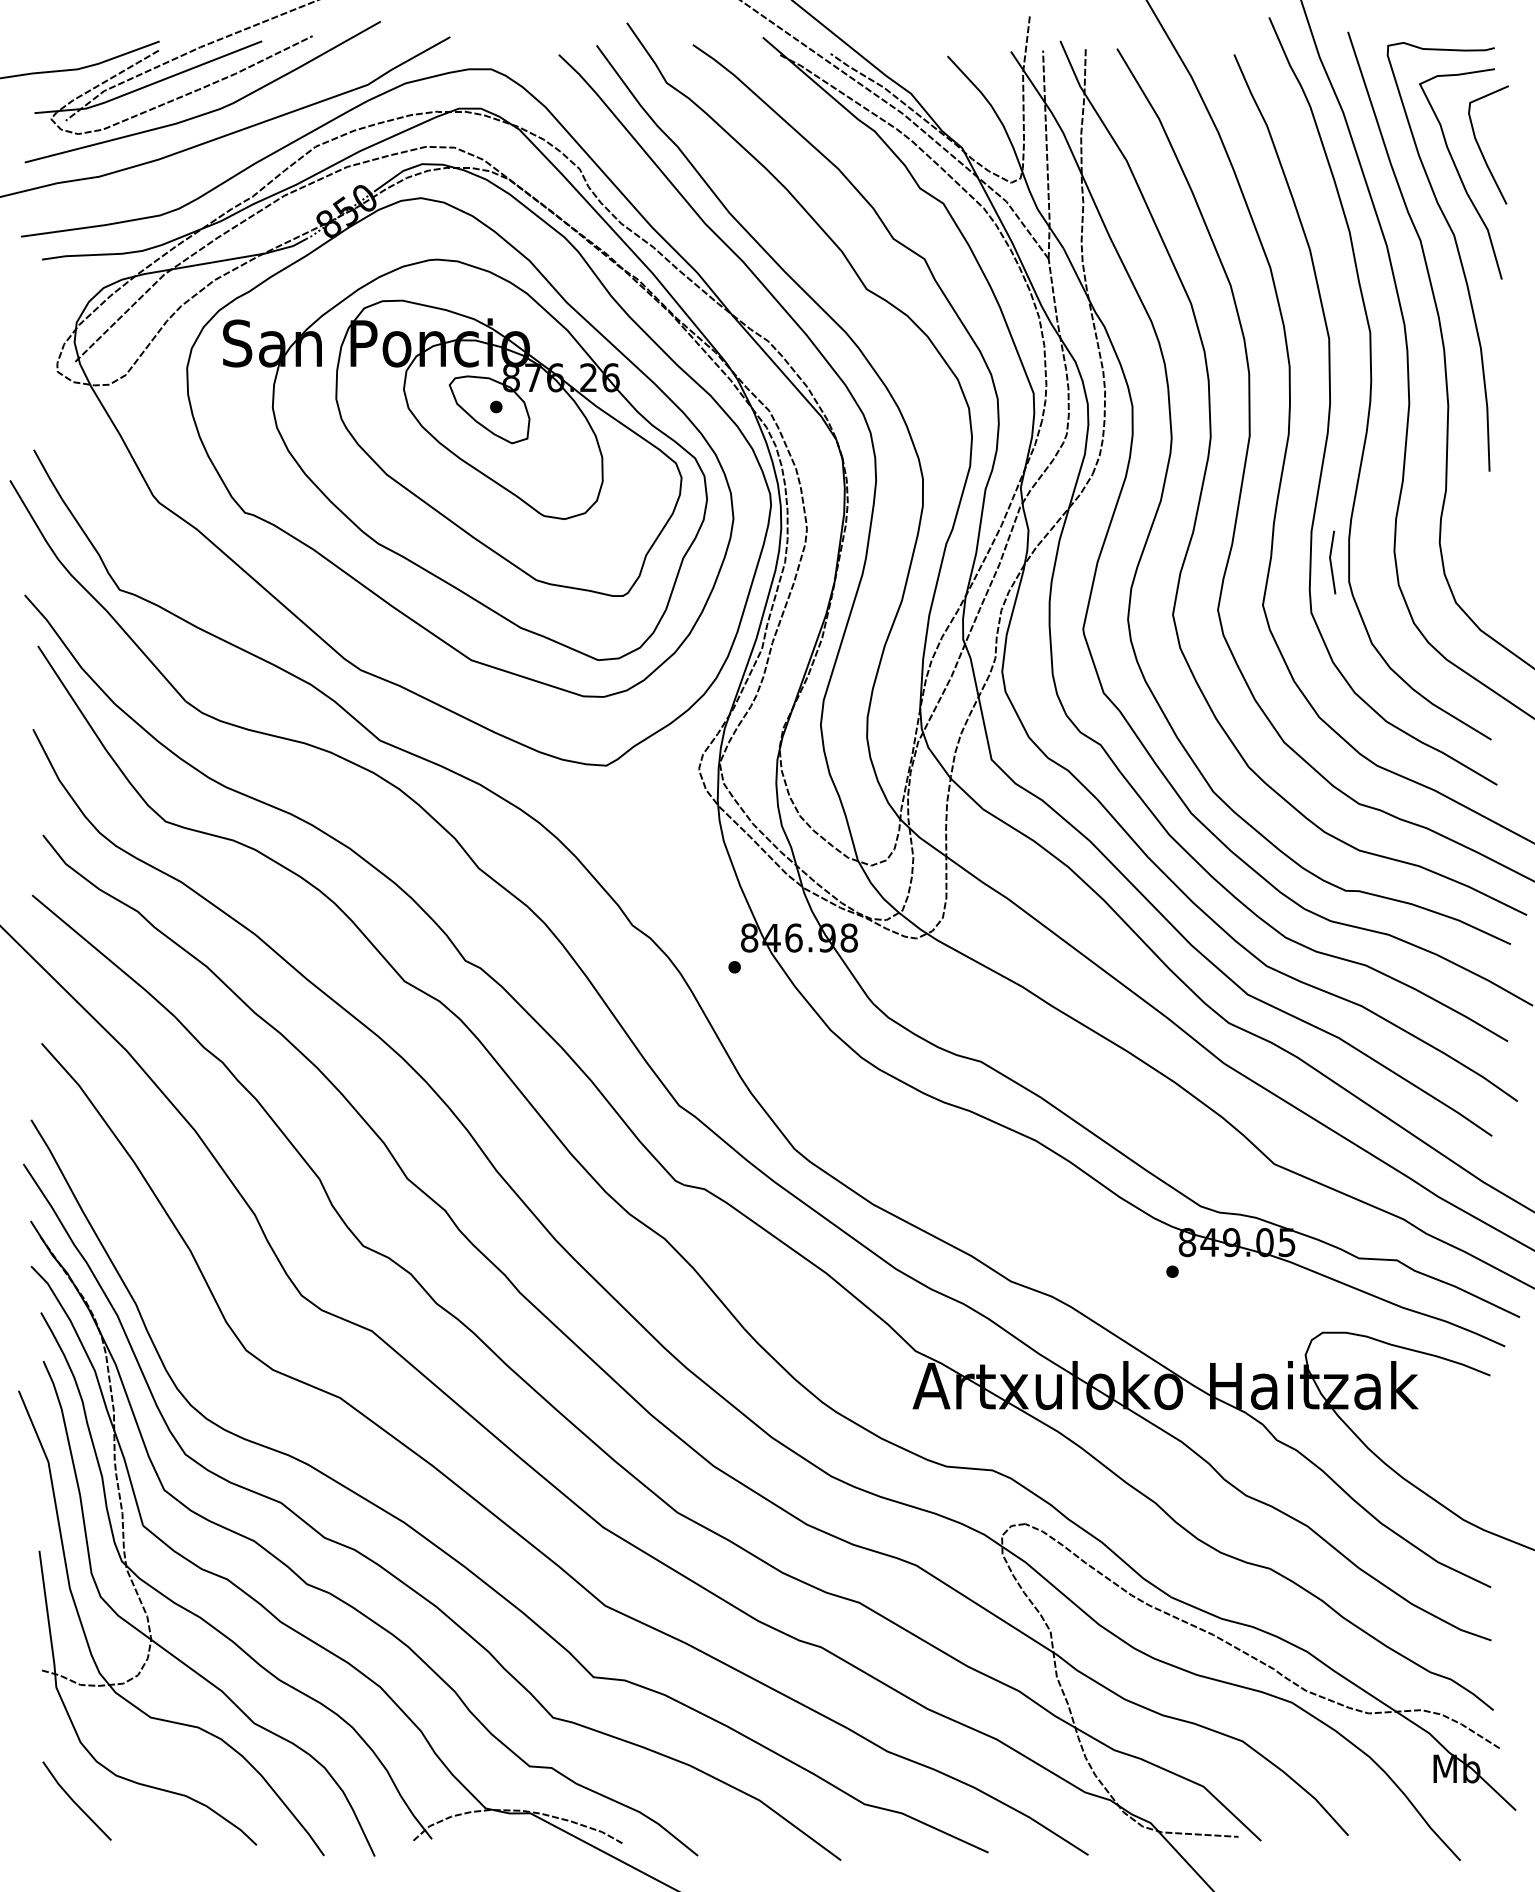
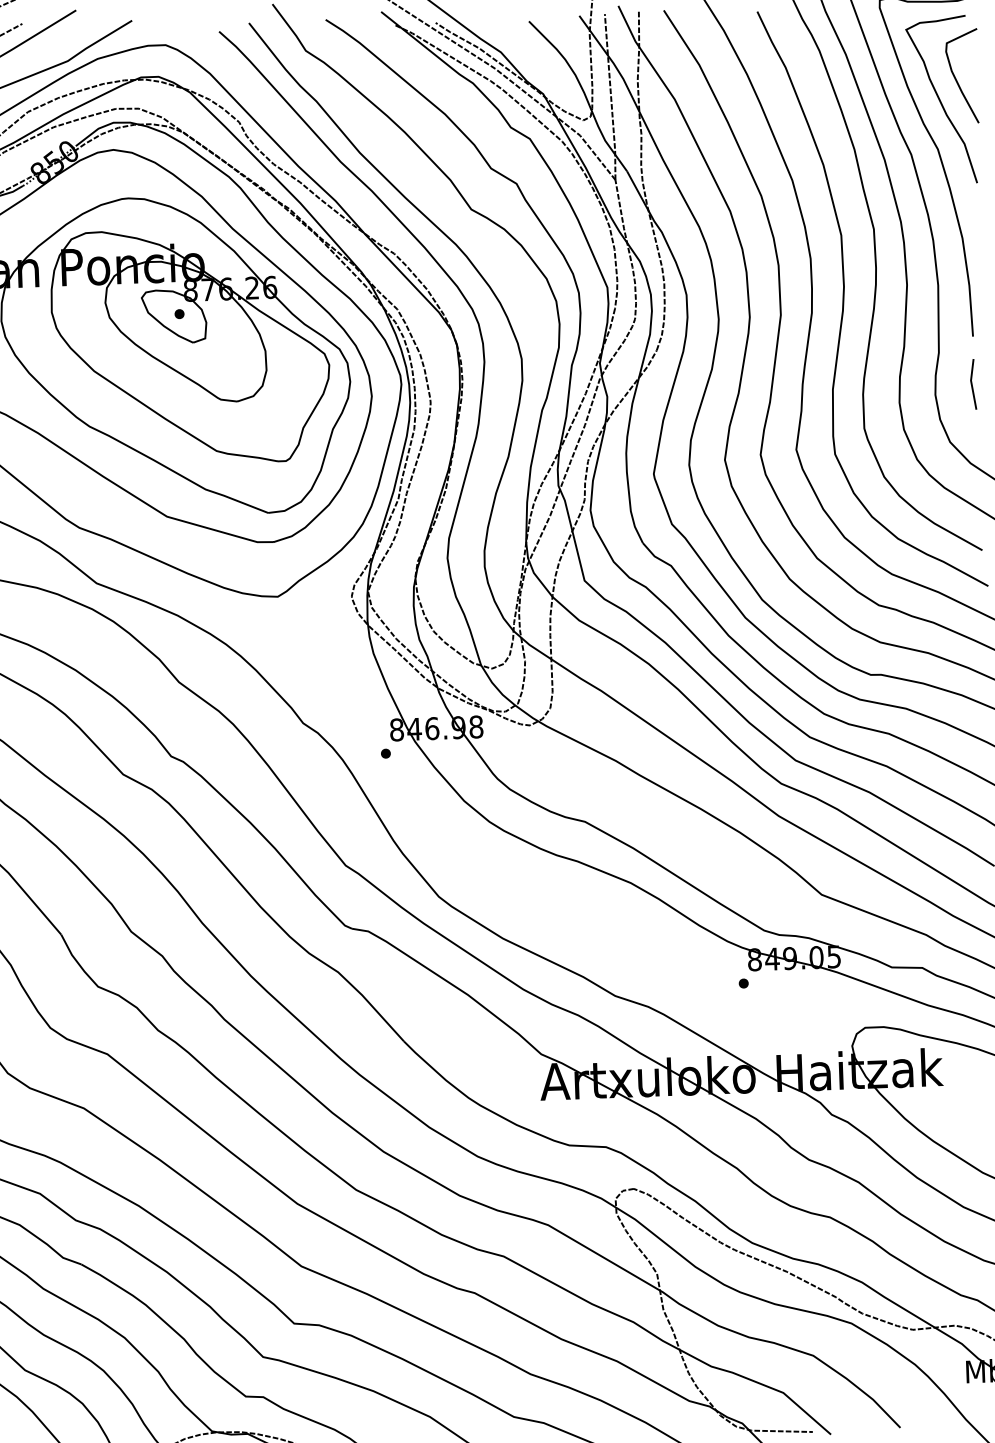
line: (1331, 562) -> (972, 384), moved

